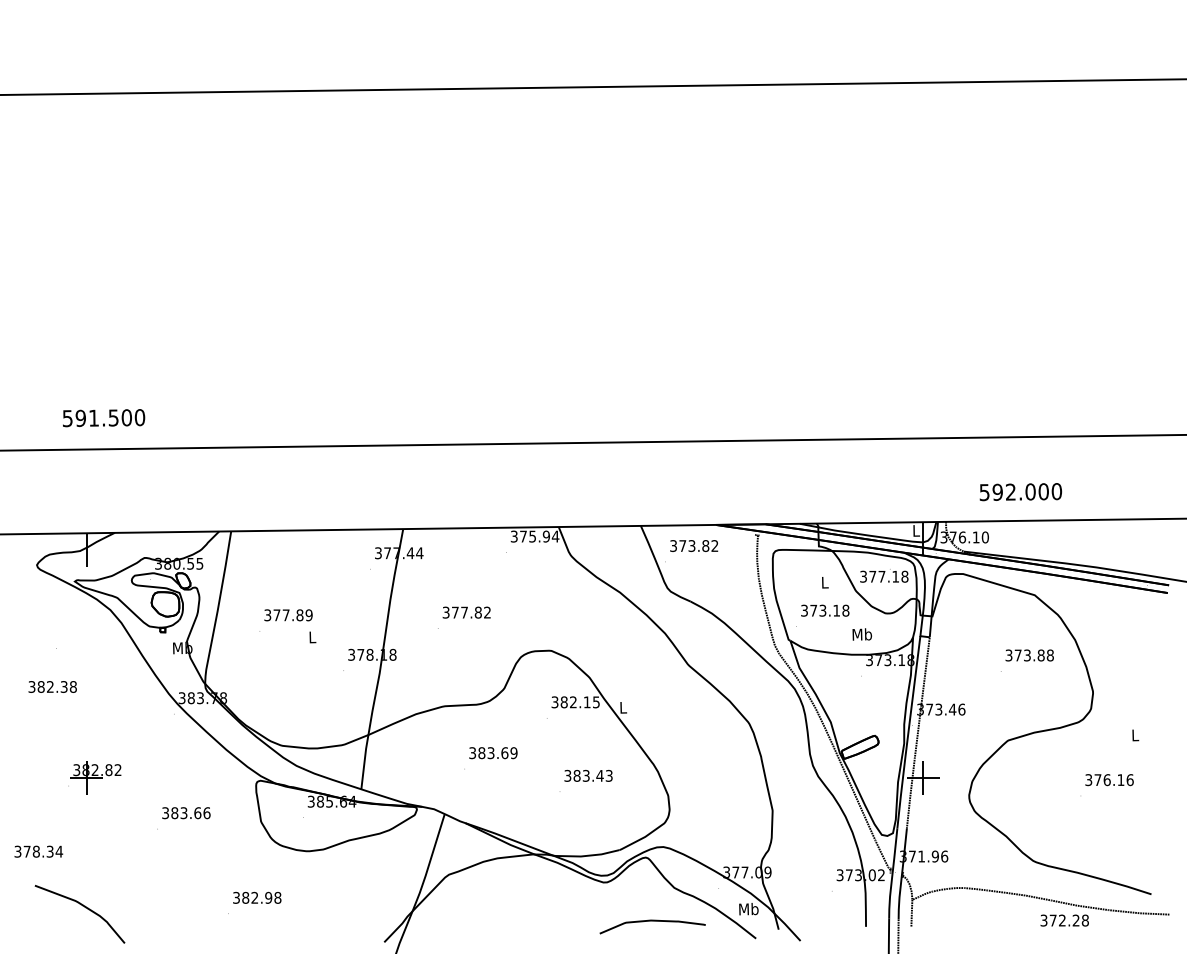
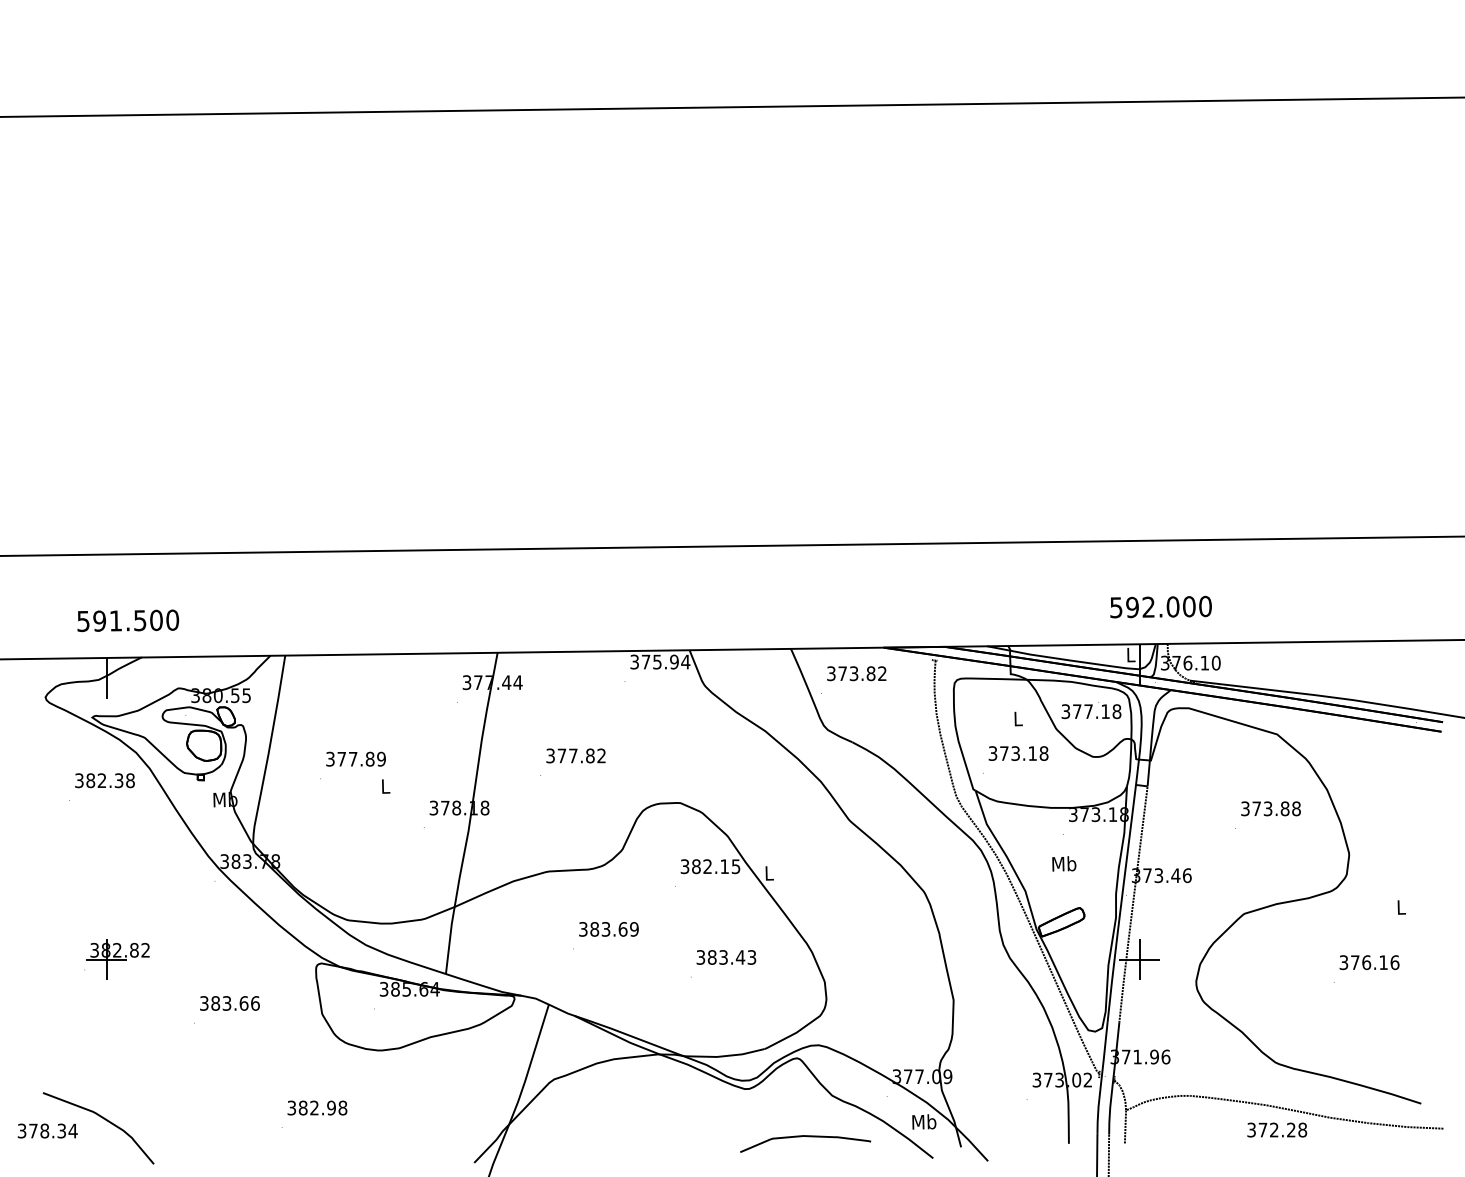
text: (104, 417) -> (128, 620), moved
text: (1020, 491) -> (1160, 606), moved
text: (862, 634) -> (1064, 863), moved
text: (52, 686) -> (104, 780), moved
text: (38, 851) -> (47, 1130), moved
text: (1064, 920) -> (1277, 1129), moved

